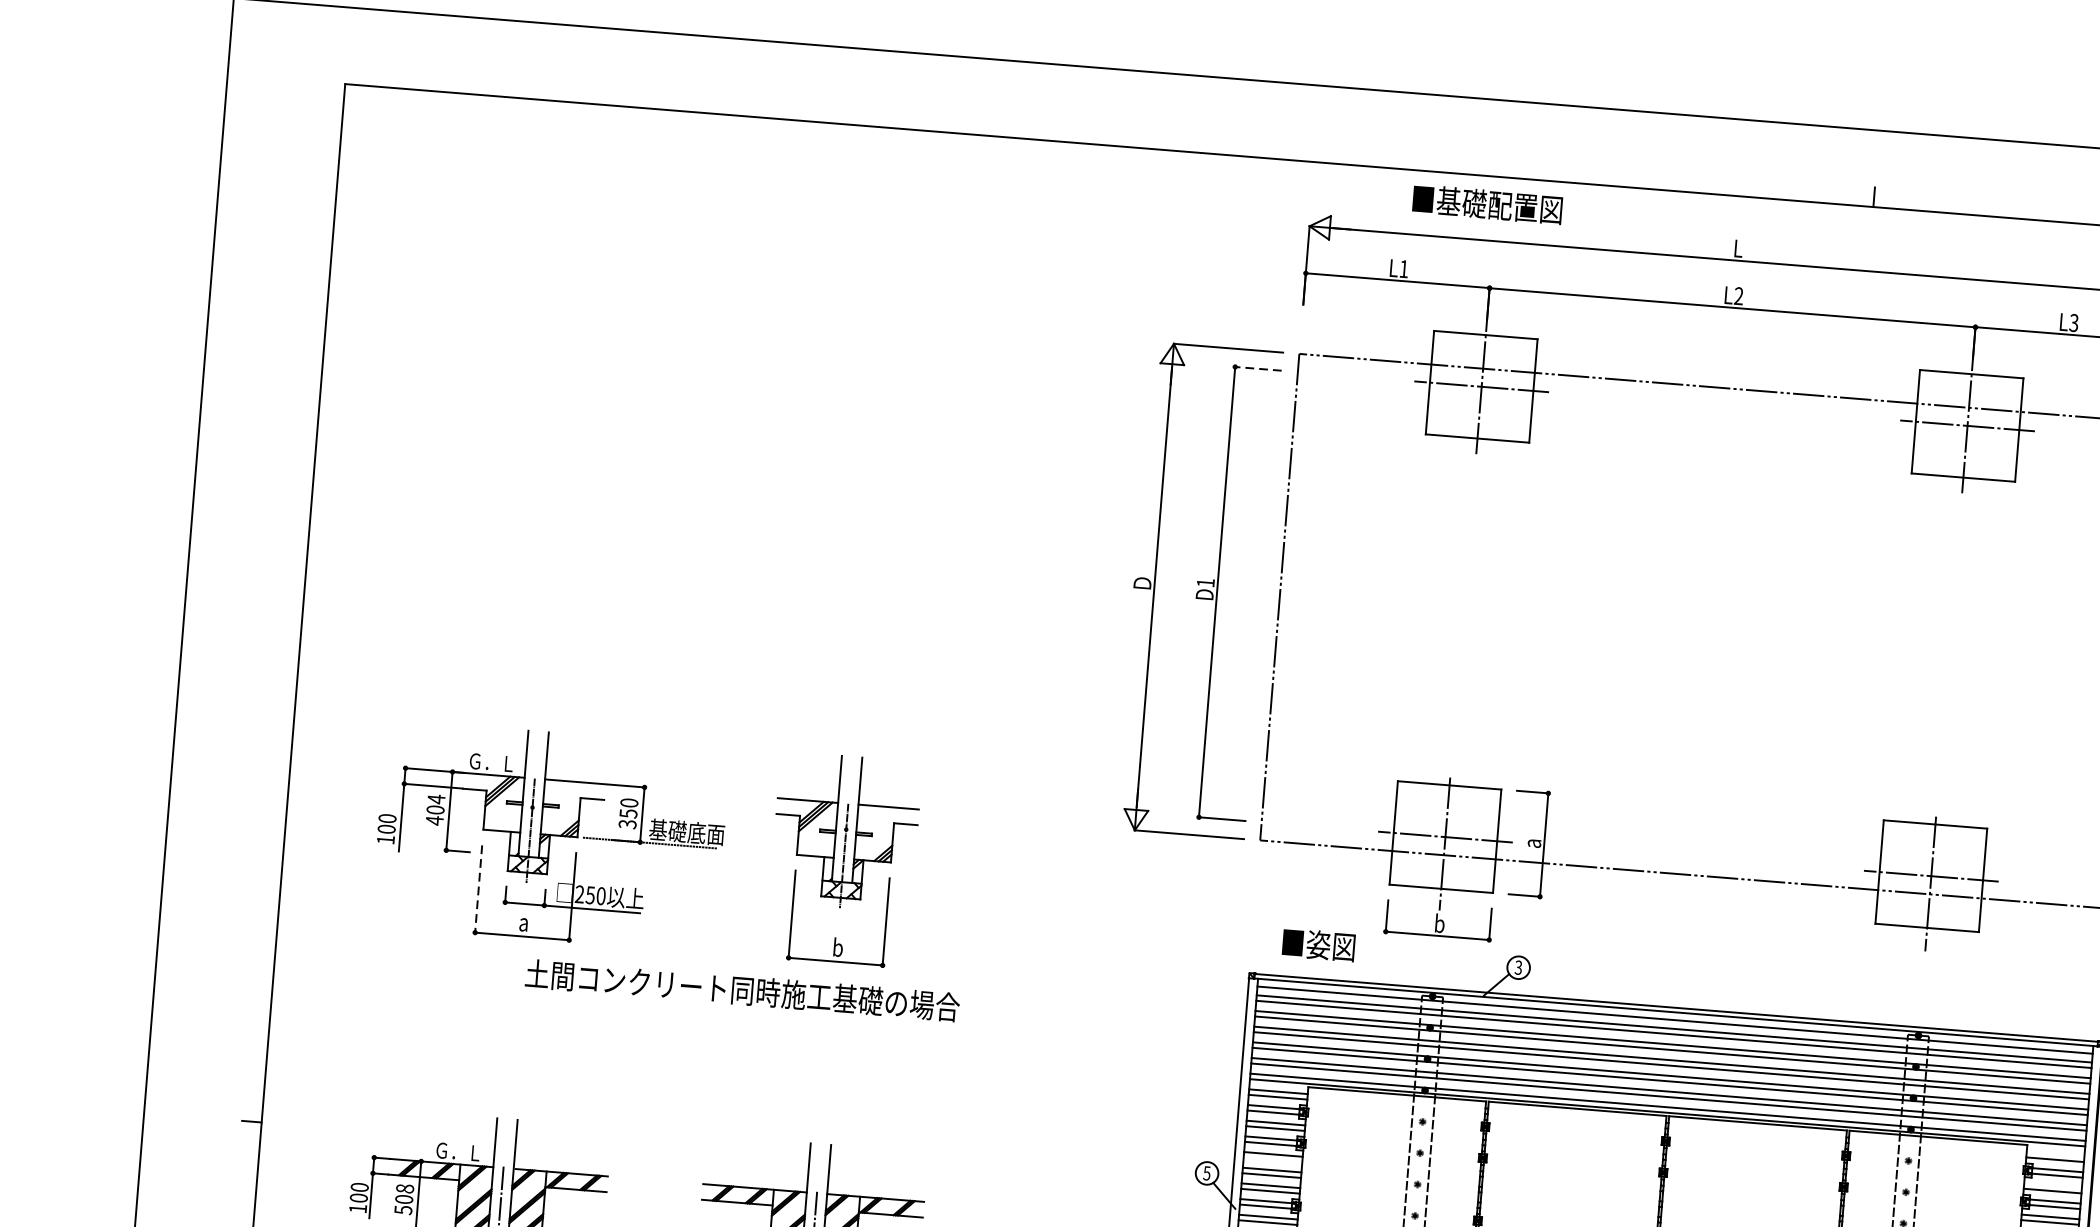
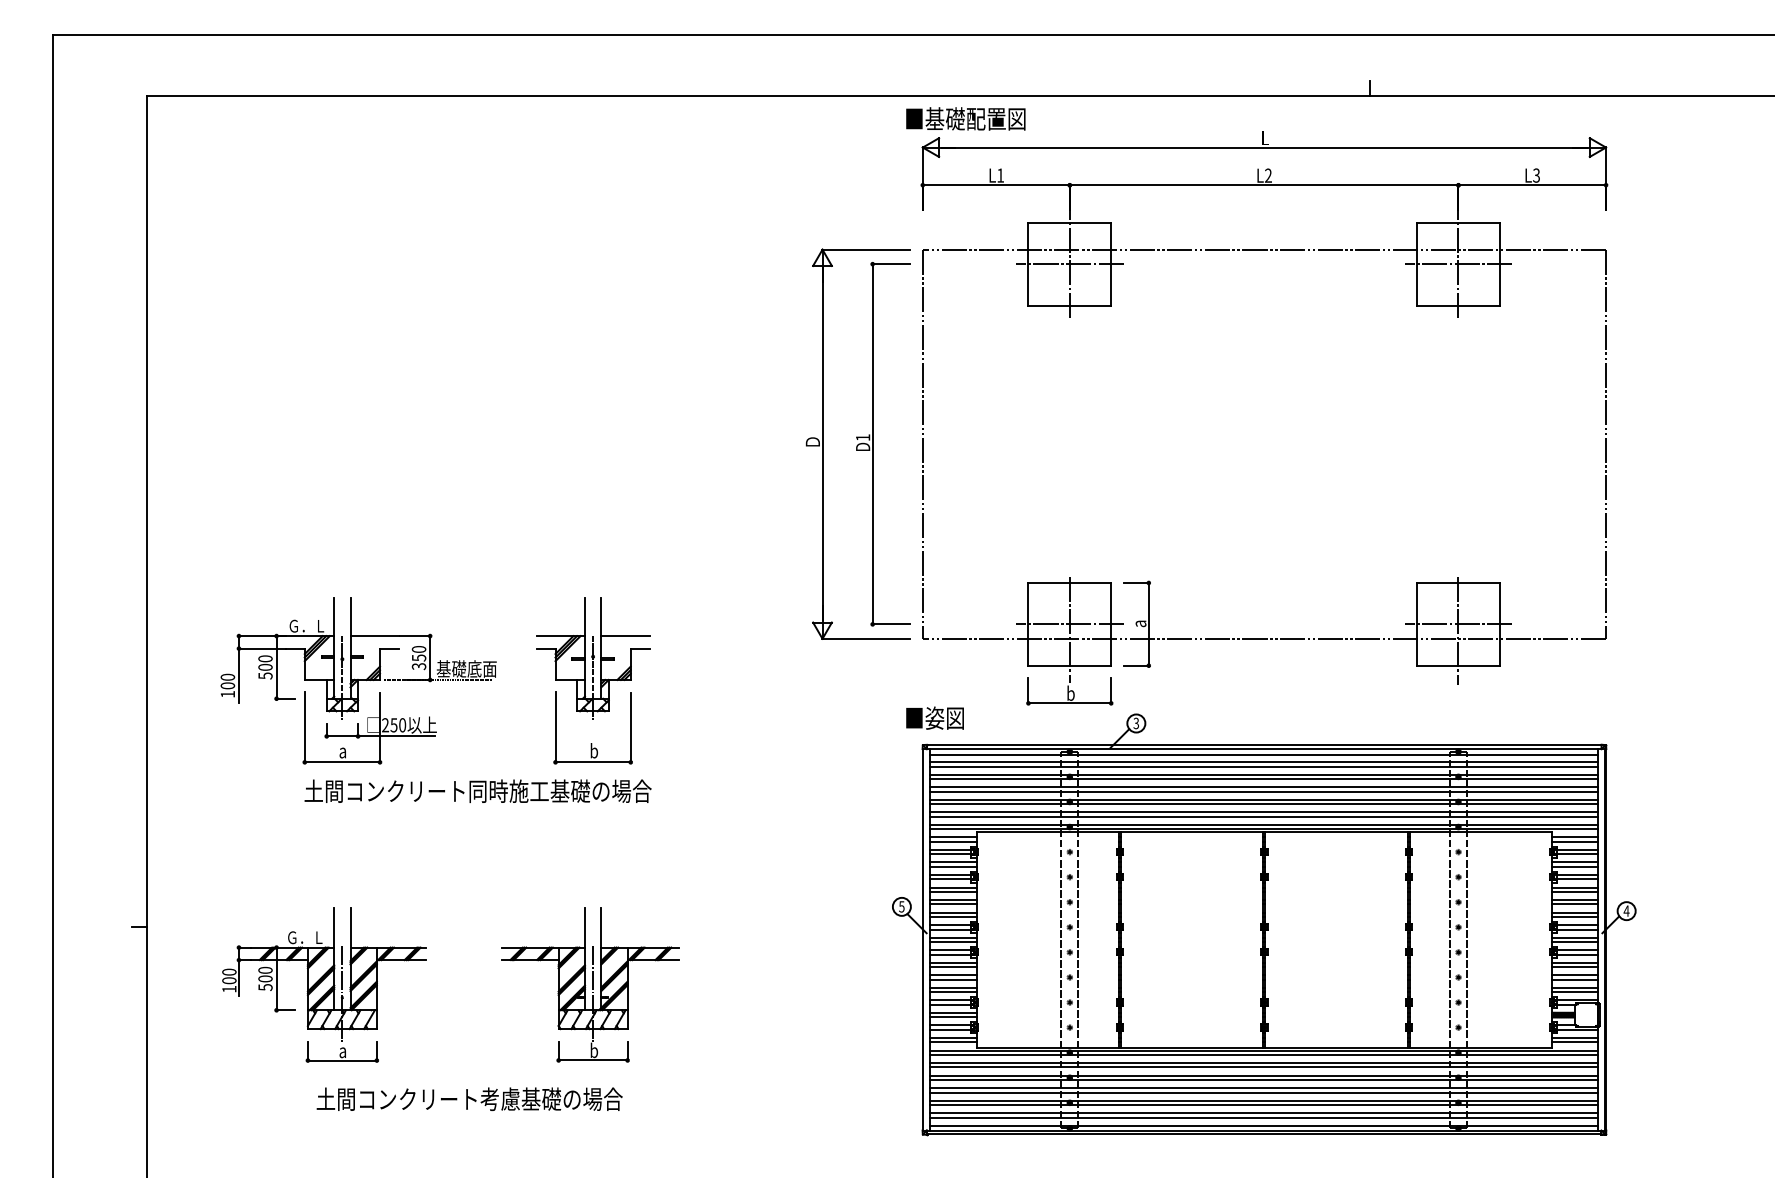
text: (1487, 203) -> (965, 118), moved
line: (1258, 369) -> (891, 264), dashed -> solid
text: (435, 810) -> (265, 667), 404 -> 500
line: (478, 889) -> (304, 727), dashed -> solid
text: (1318, 944) -> (934, 717), moved
text: (741, 989) -> (477, 790), moved
line: (2054, 1154) -> (1574, 837), added
line: (1271, 1159) -> (952, 891), added
line: (2052, 1185) -> (1574, 862), added
text: (405, 1187) -> (265, 969), 508 -> 500

